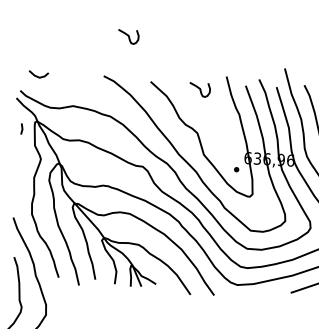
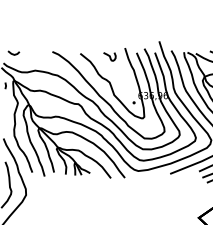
curve: (128, 36) -> (65, 27), removed

